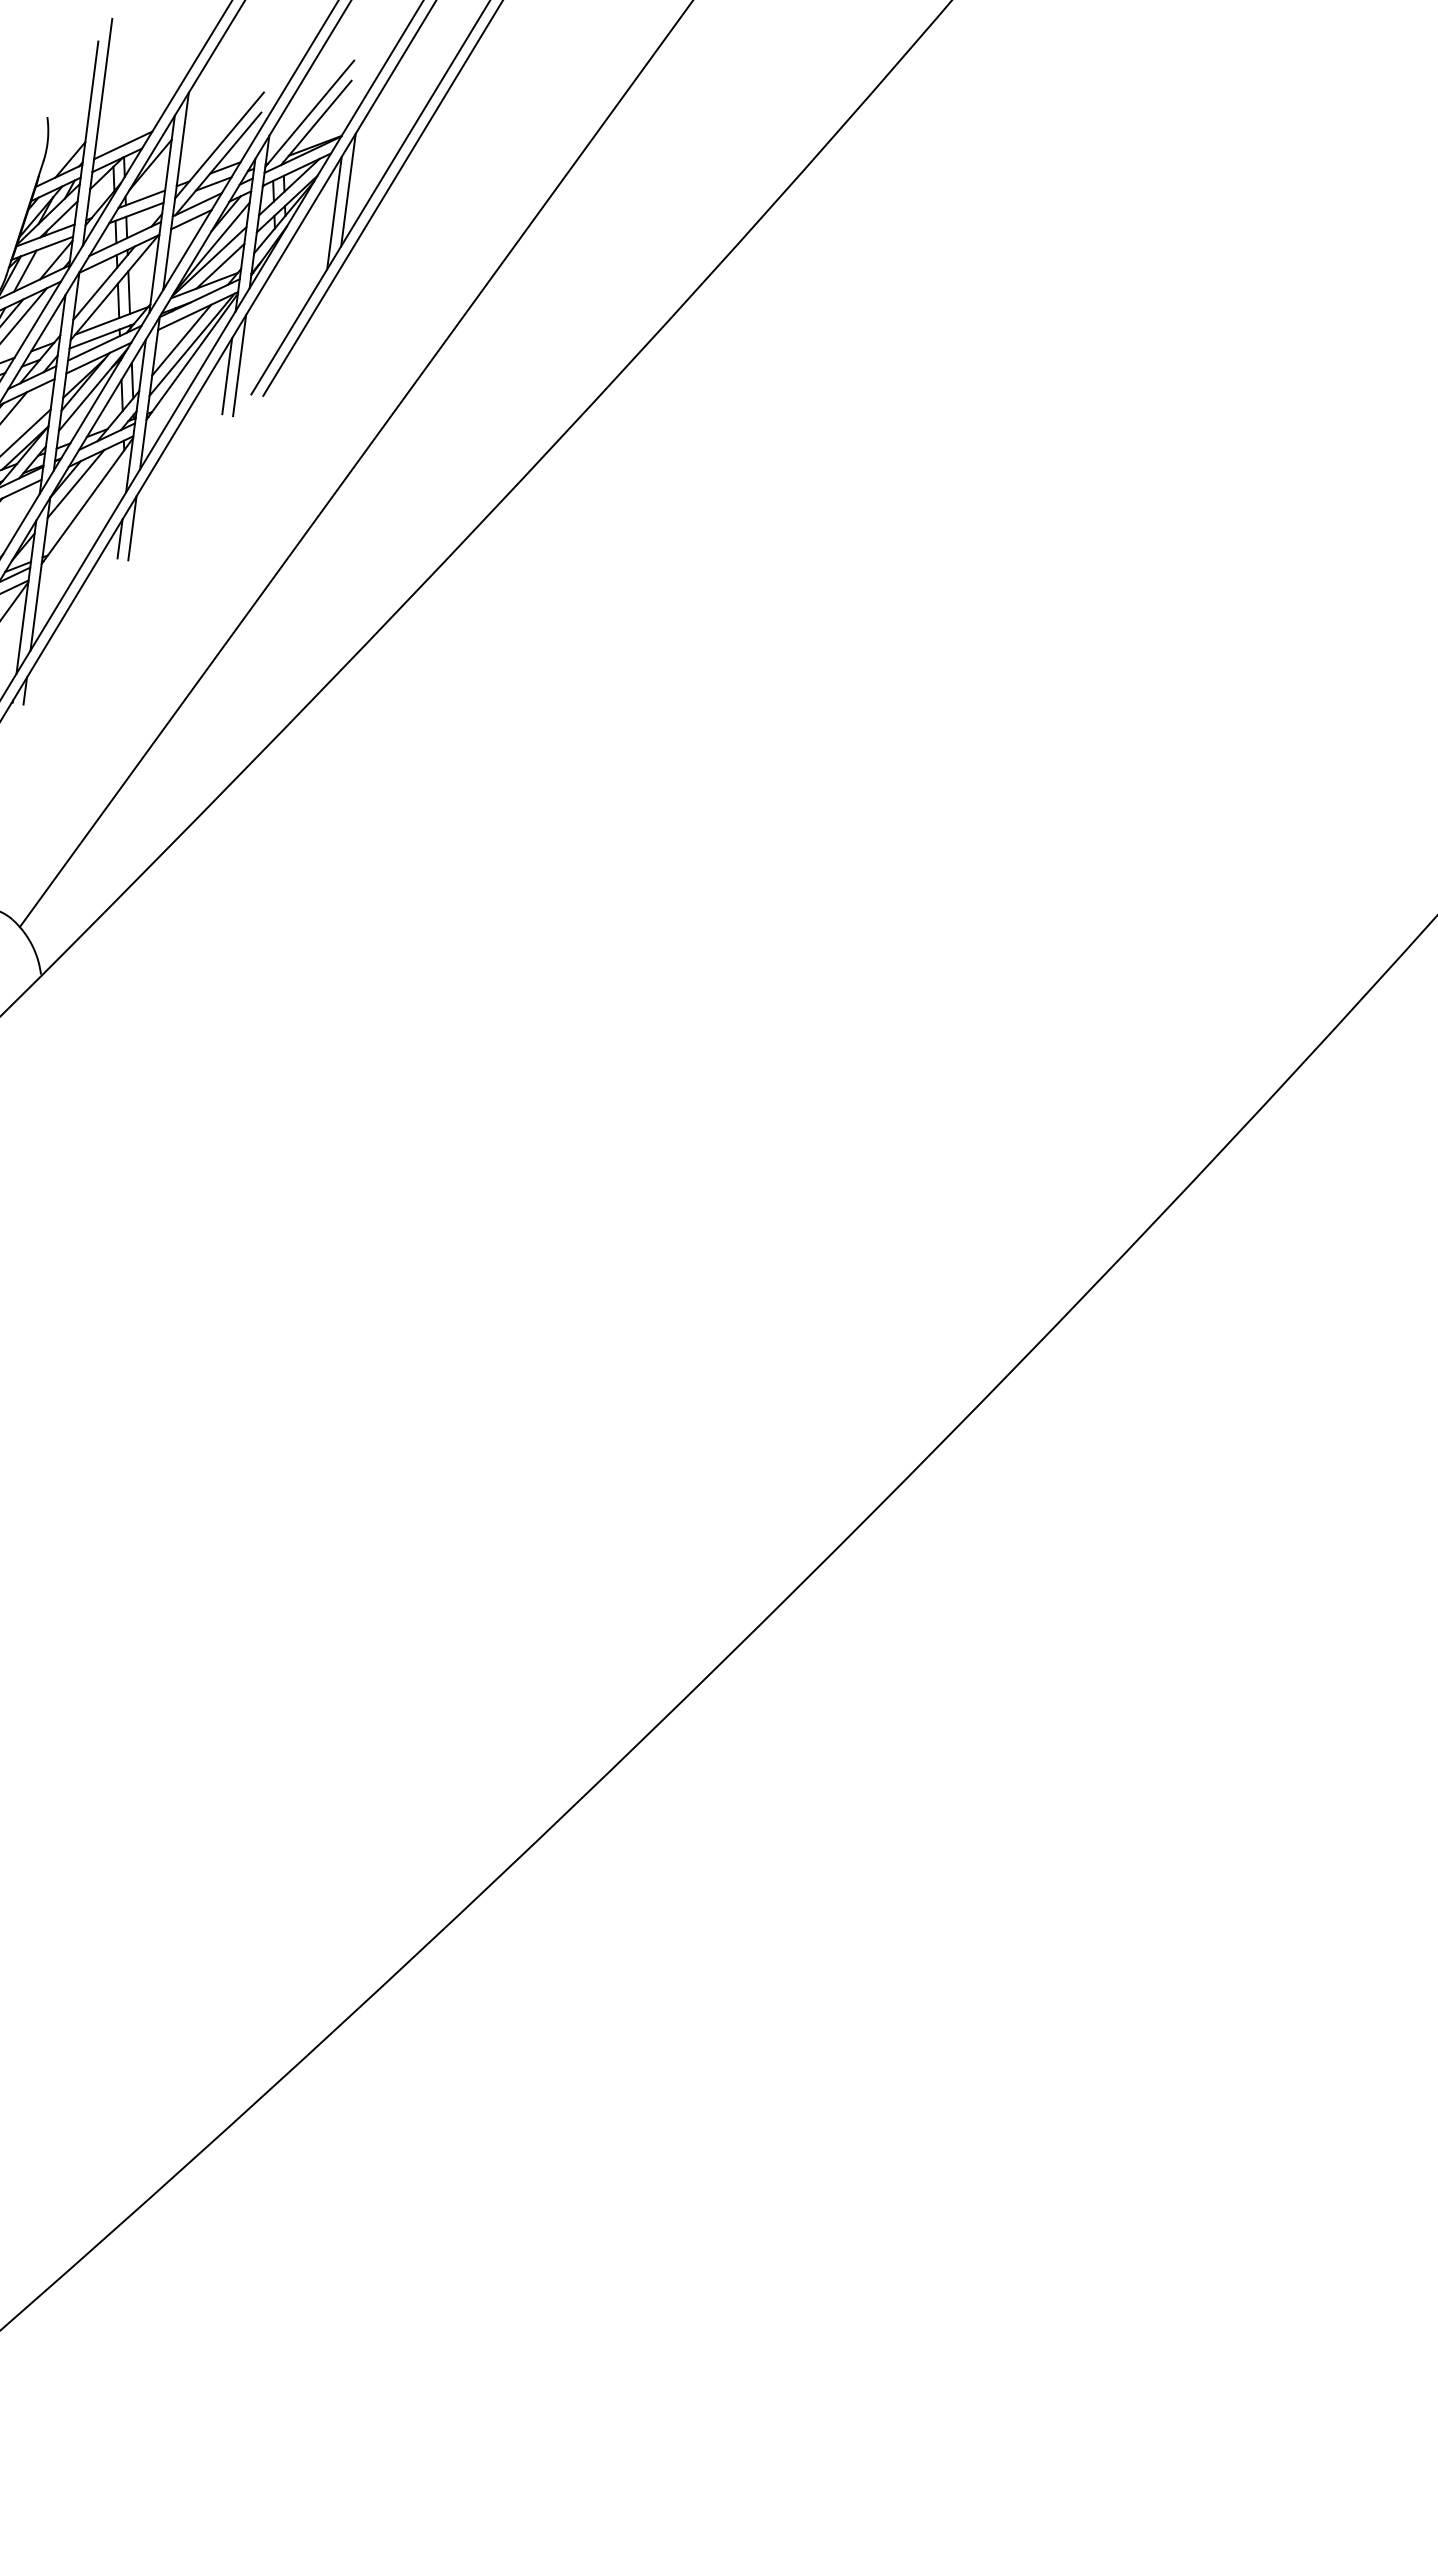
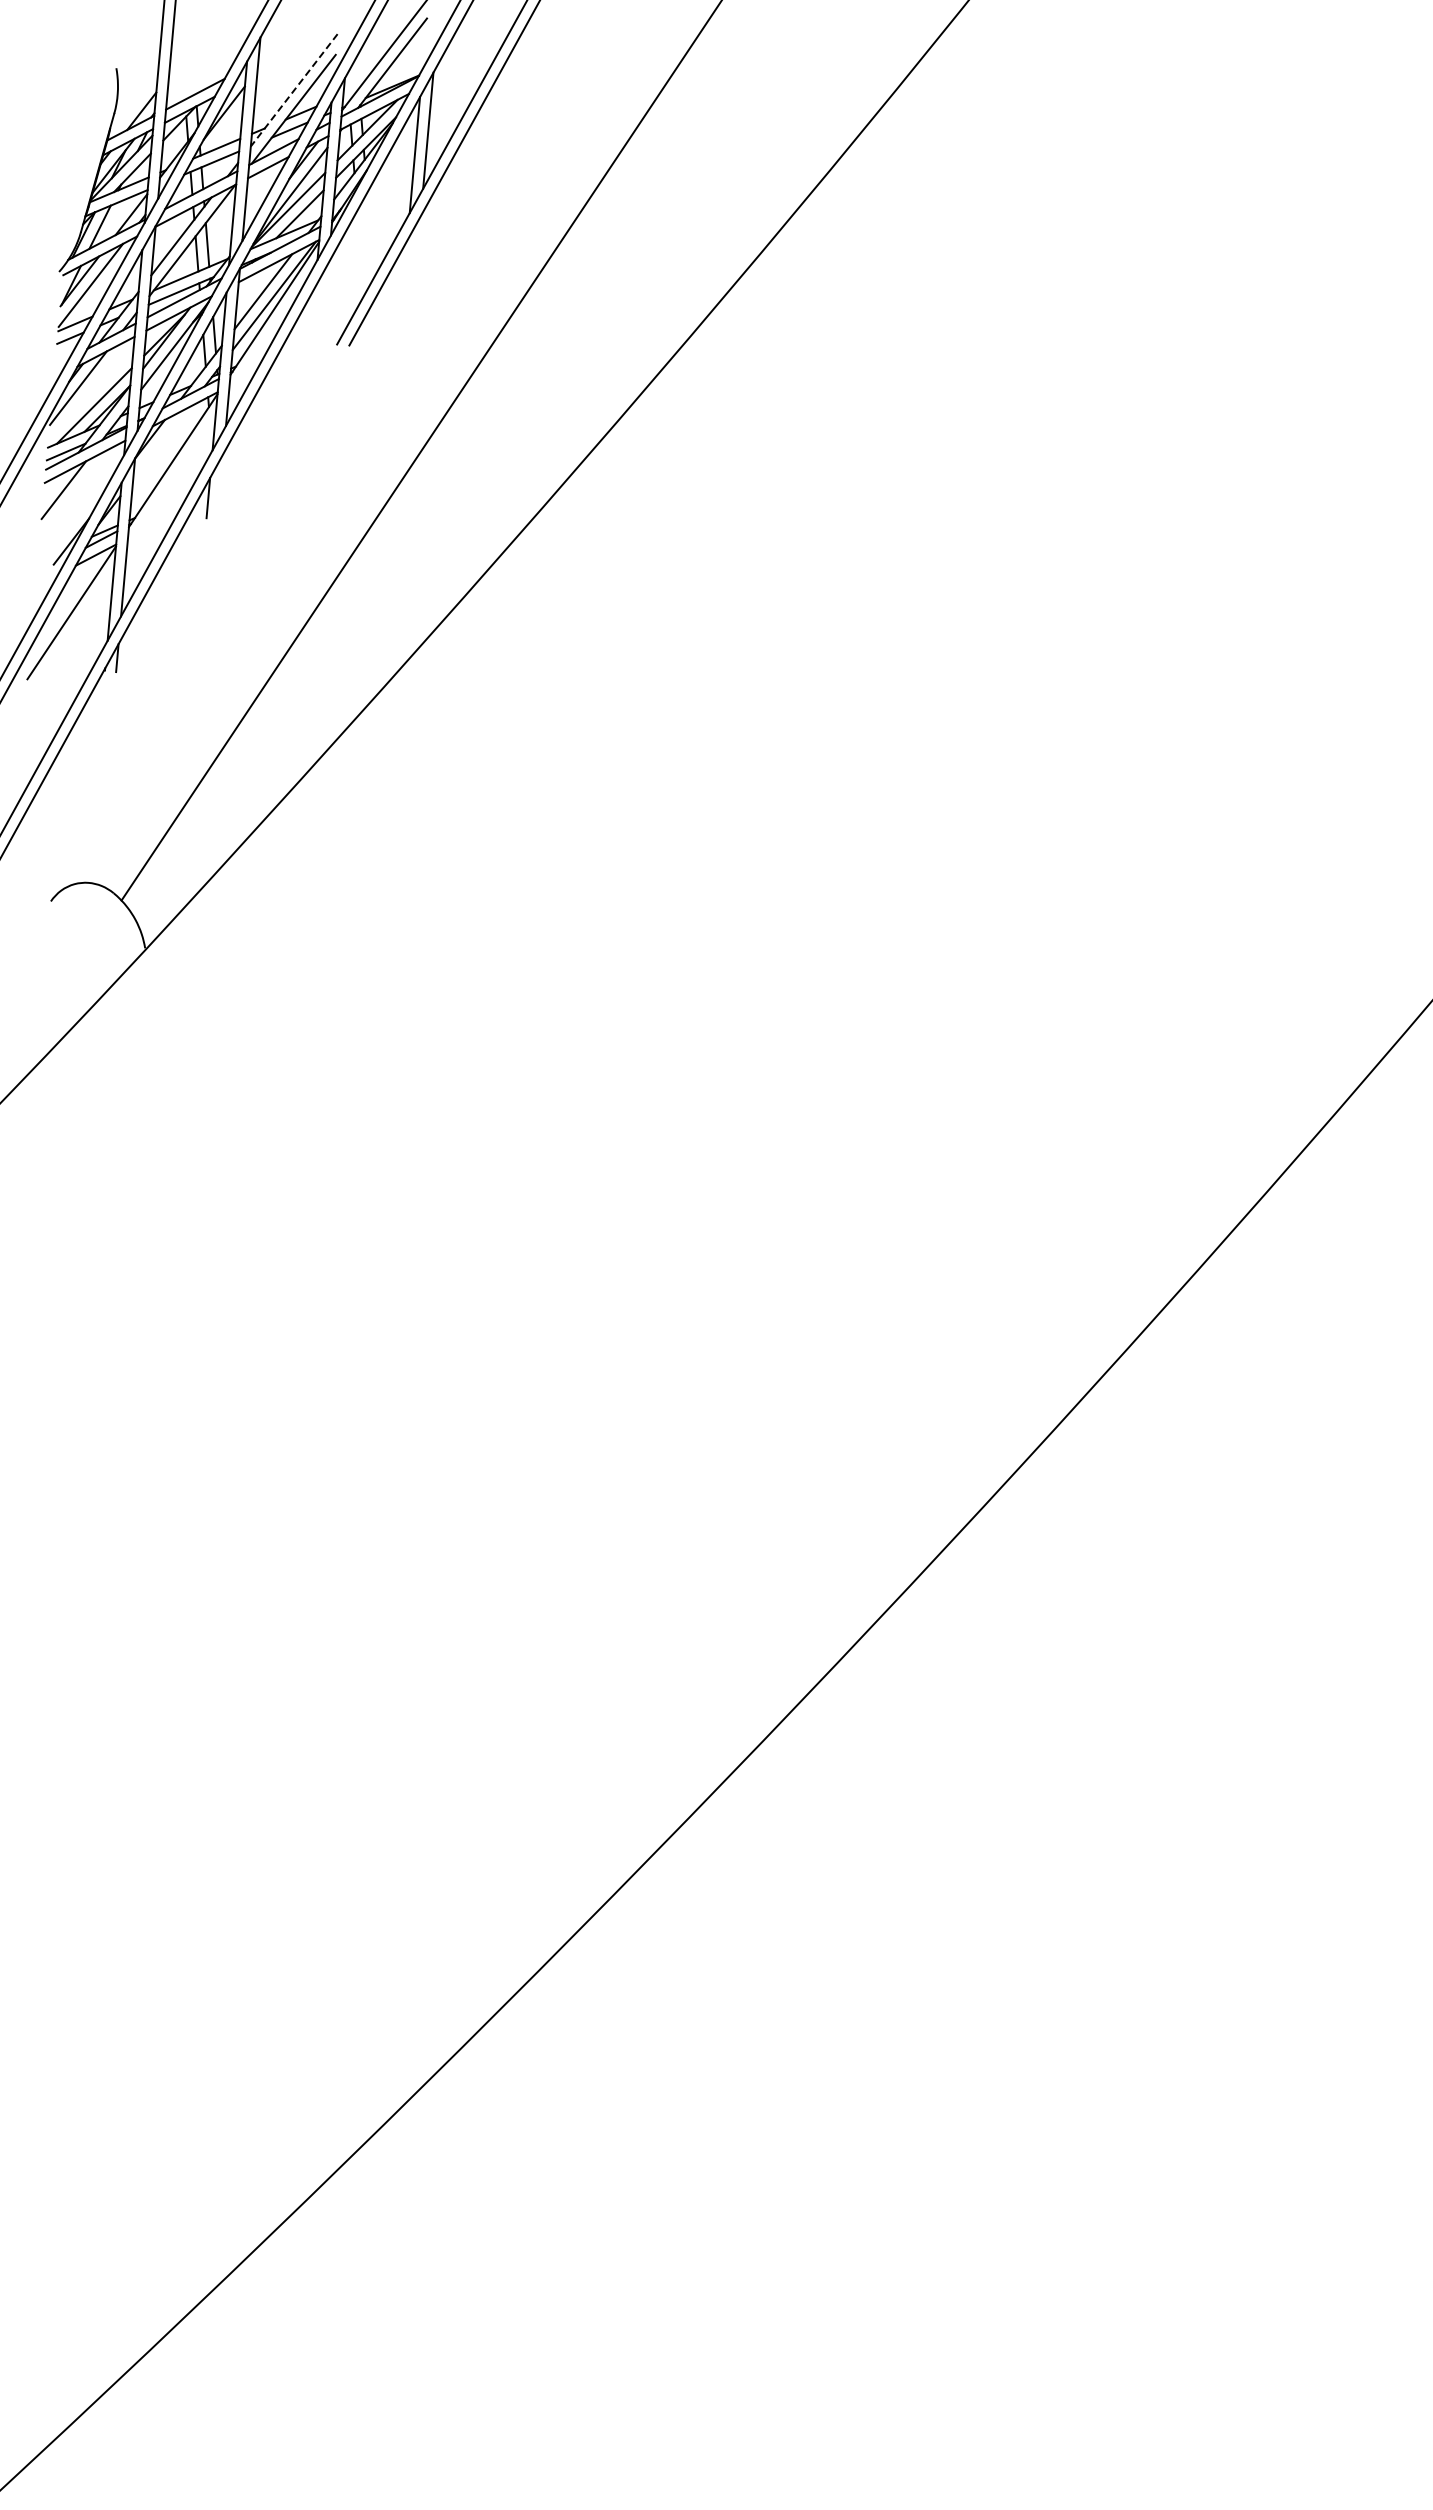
line: (219, 145) -> (294, 90), solid -> dashed
line: (239, 365) -> (323, 315), removed
line: (227, 376) -> (311, 327), removed
line: (75, 483) -> (160, 443), removed
line: (132, 528) -> (220, 486), removed

